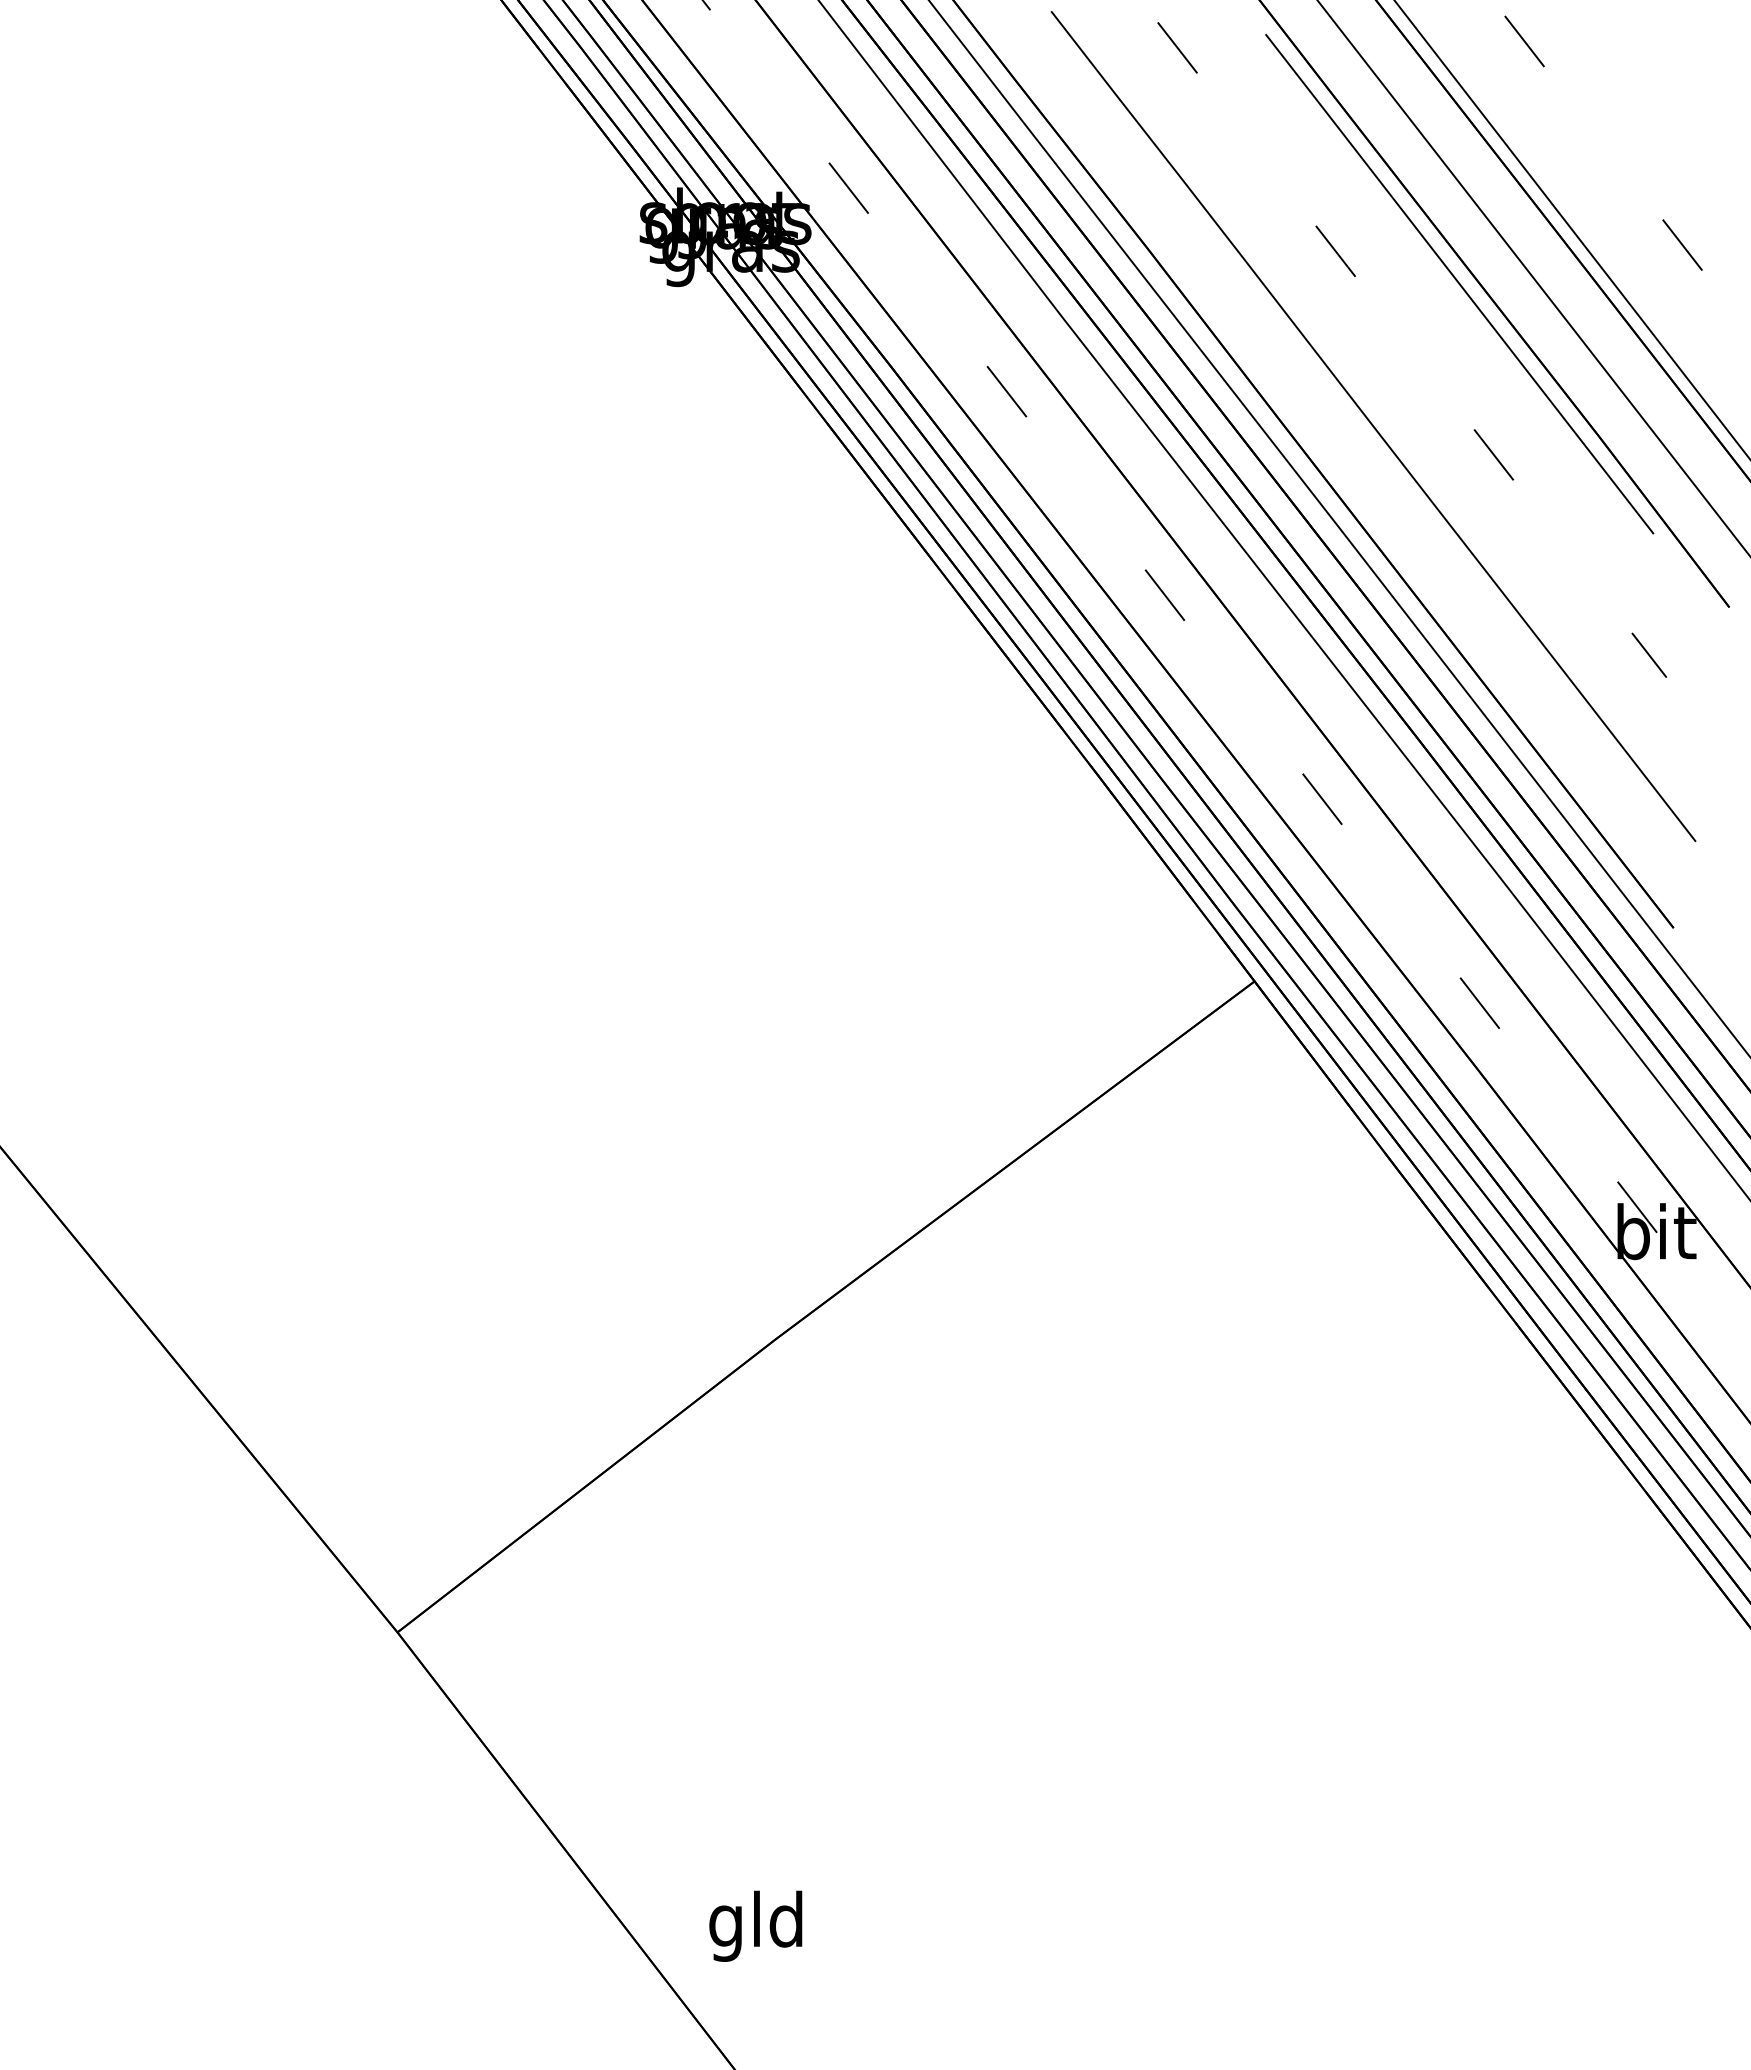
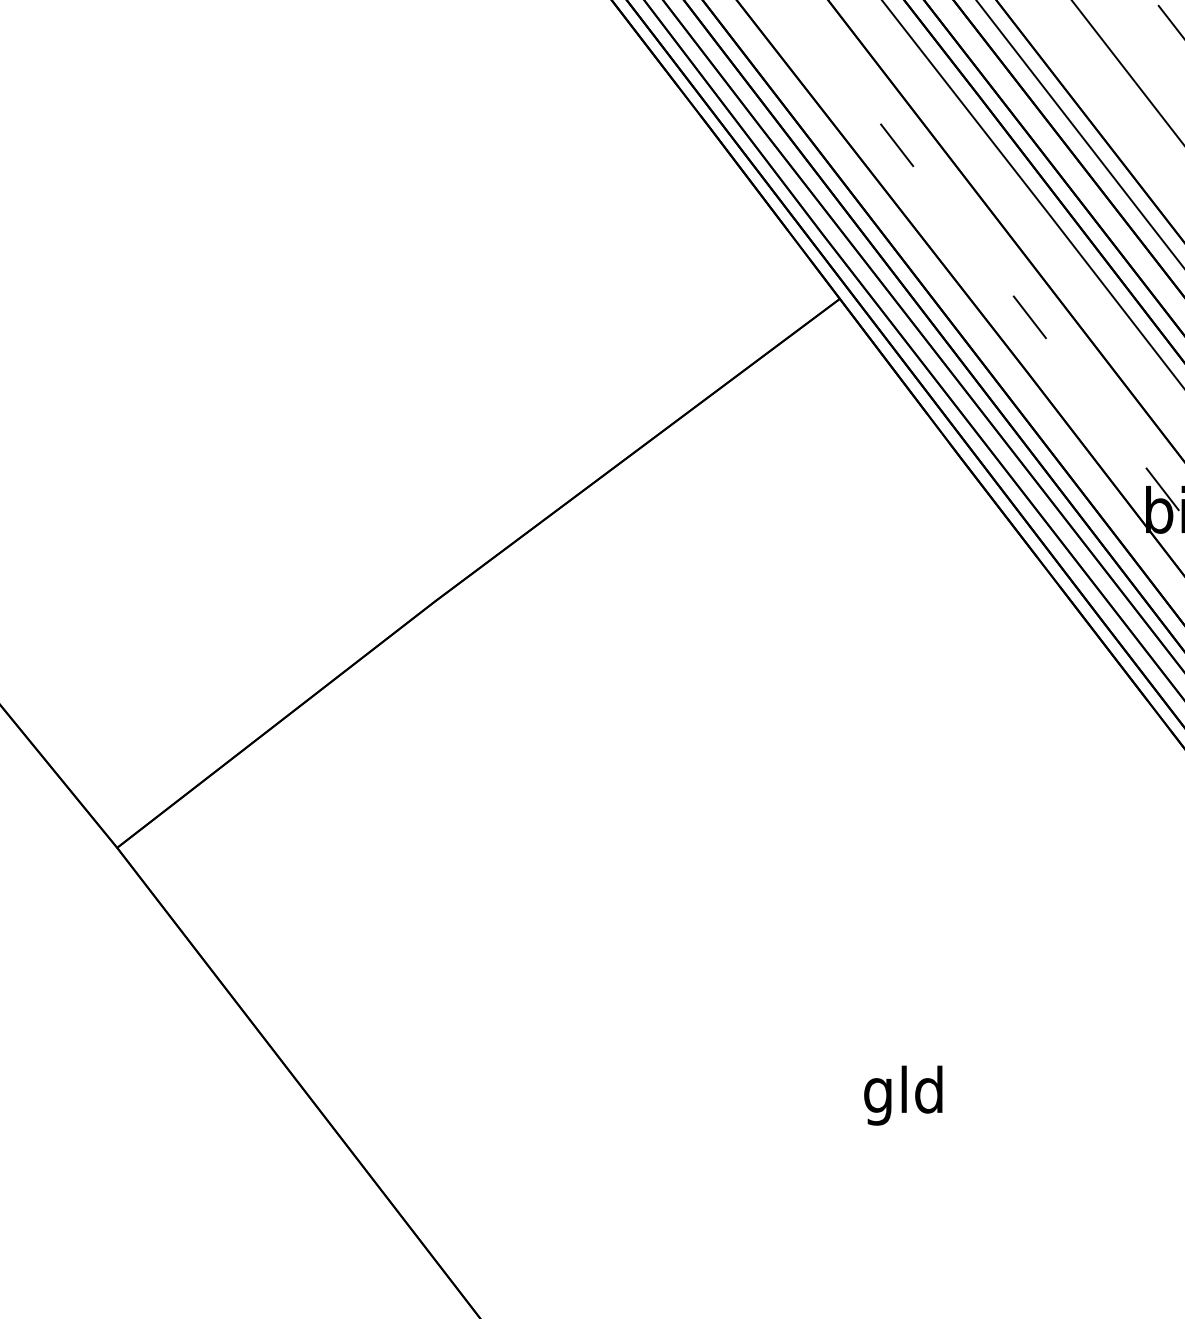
text: (755, 1925) -> (903, 1094), moved

